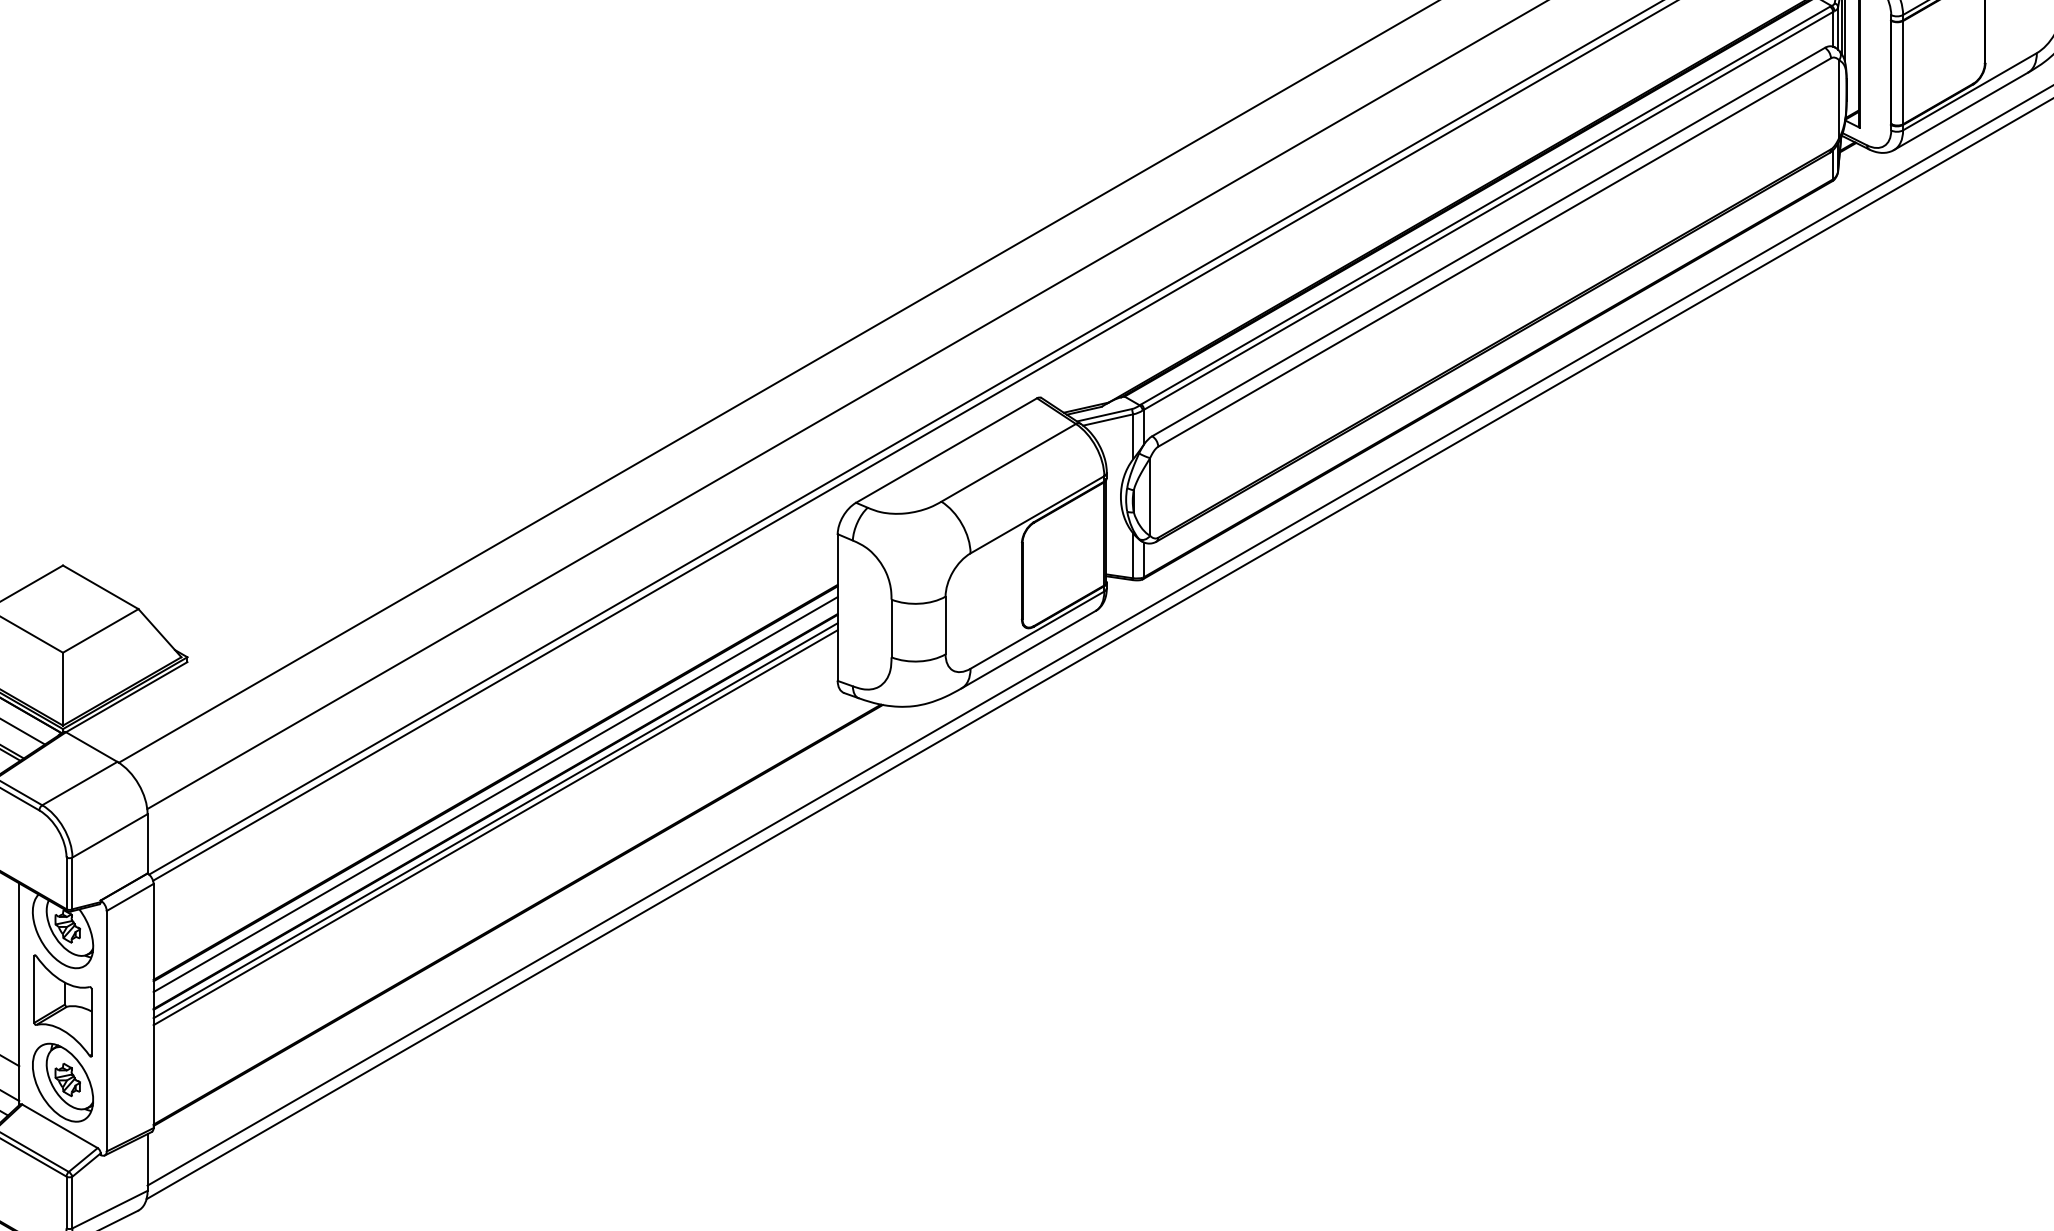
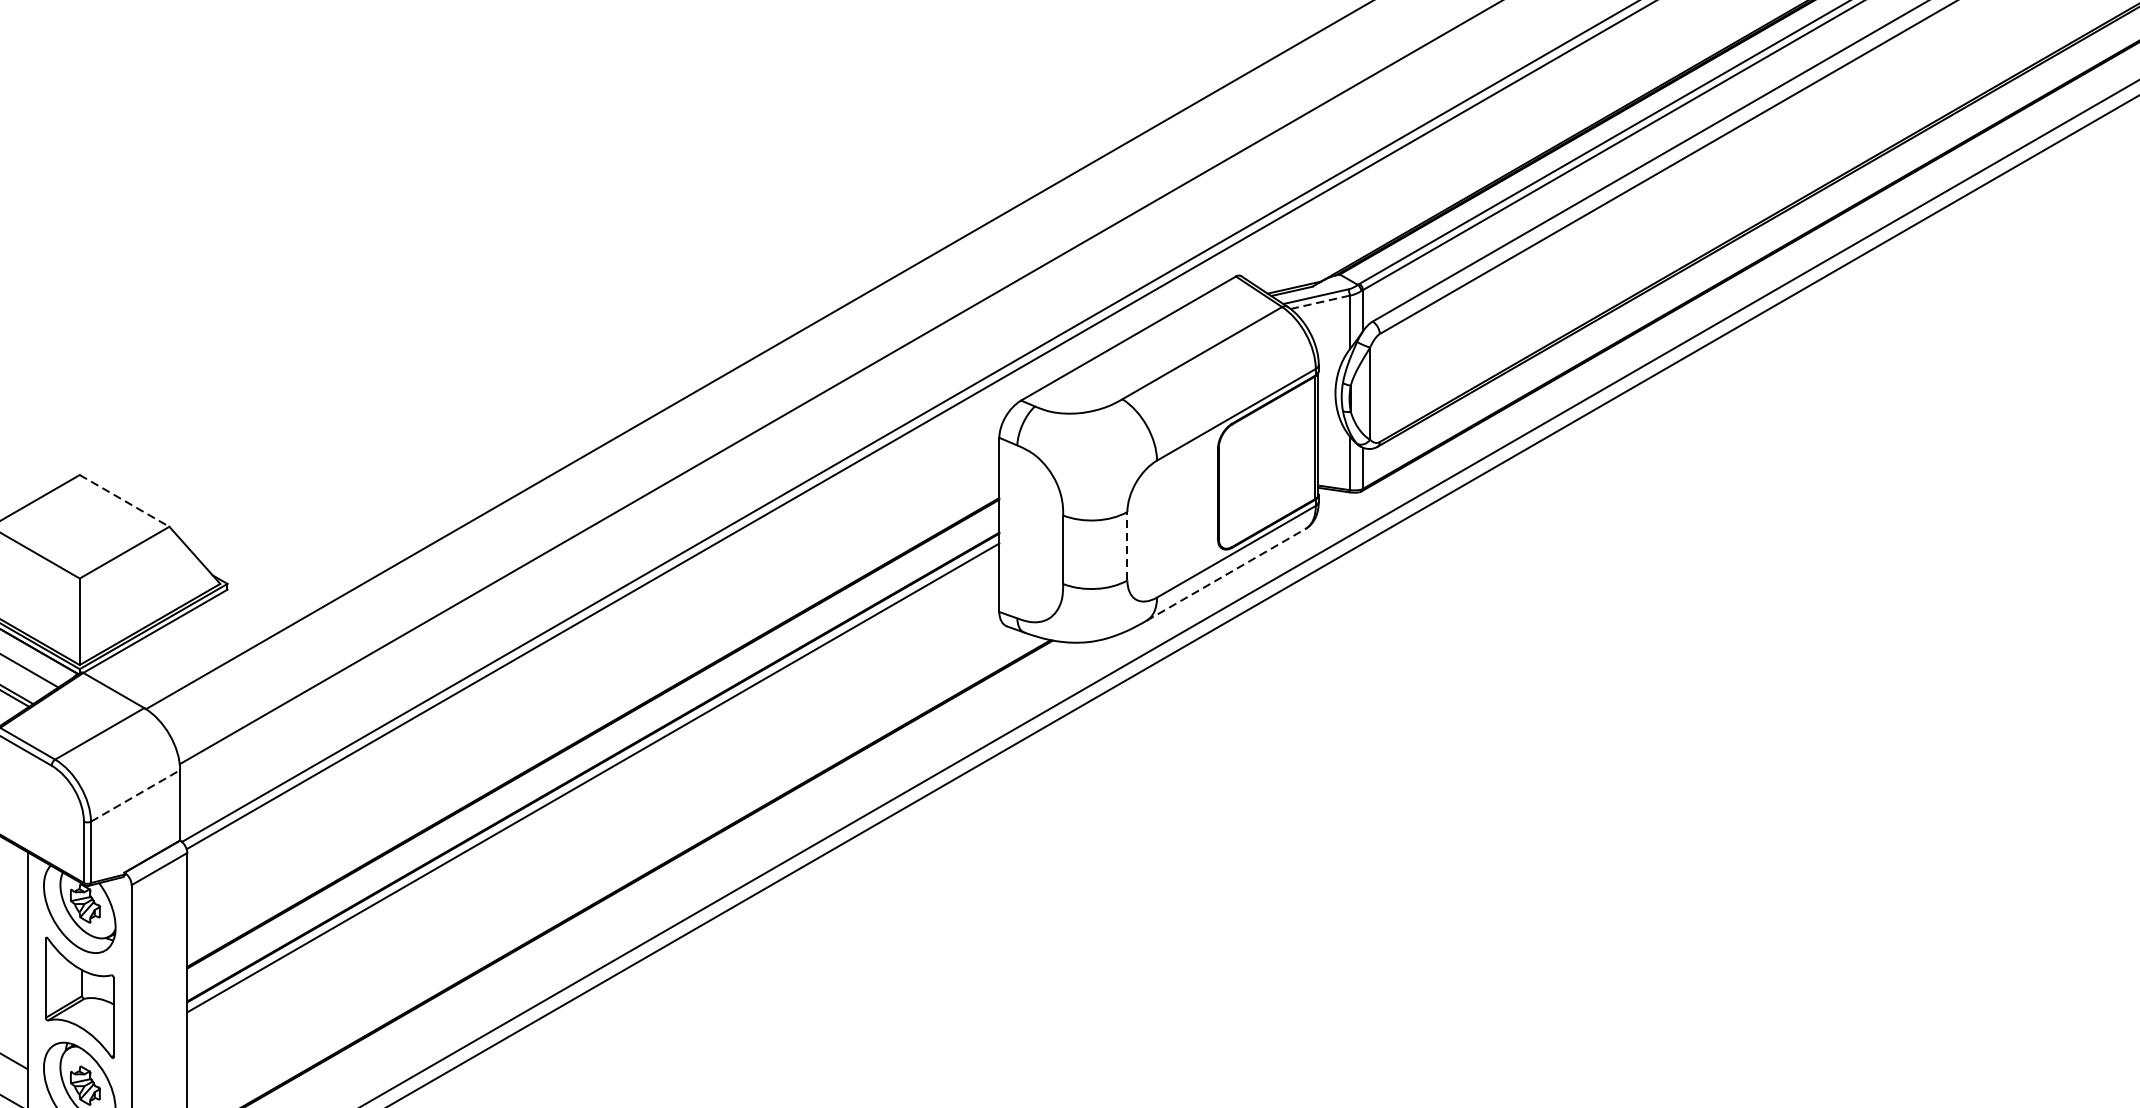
line: (1108, 420) -> (1320, 302), solid -> dashed
line: (100, 587) -> (124, 501), solid -> dashed
line: (945, 625) -> (1127, 546), solid -> dashed
line: (1029, 649) -> (1226, 574), solid -> dashed
line: (495, 794) -> (593, 746), removed
line: (495, 827) -> (593, 785), removed
line: (110, 835) -> (136, 795), solid -> dashed

